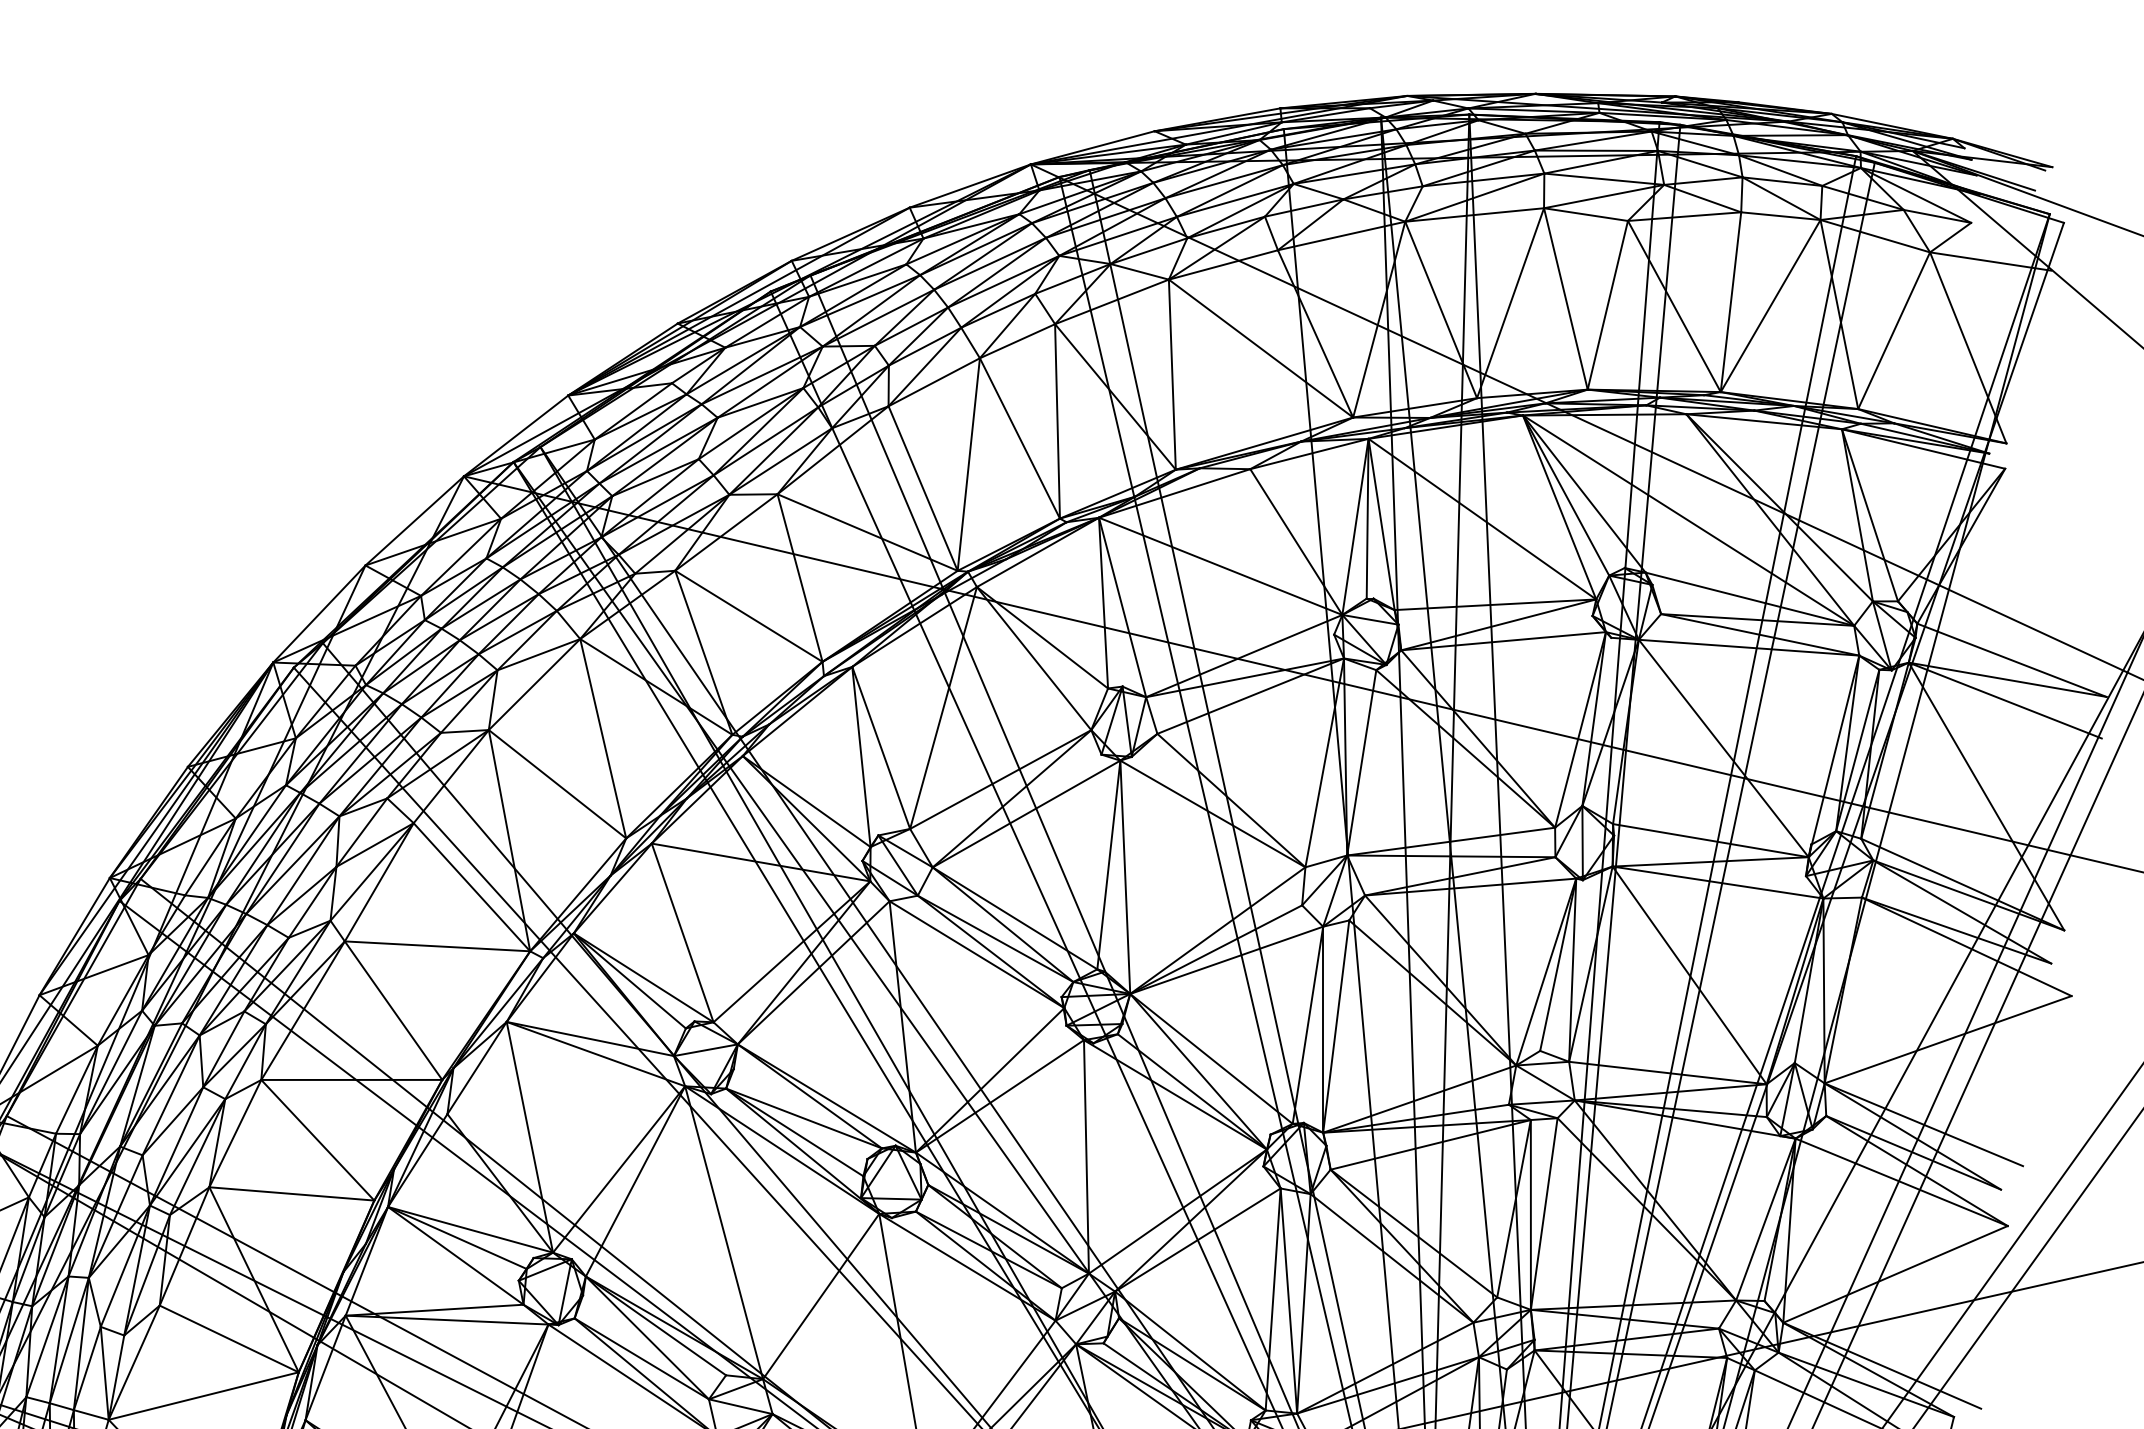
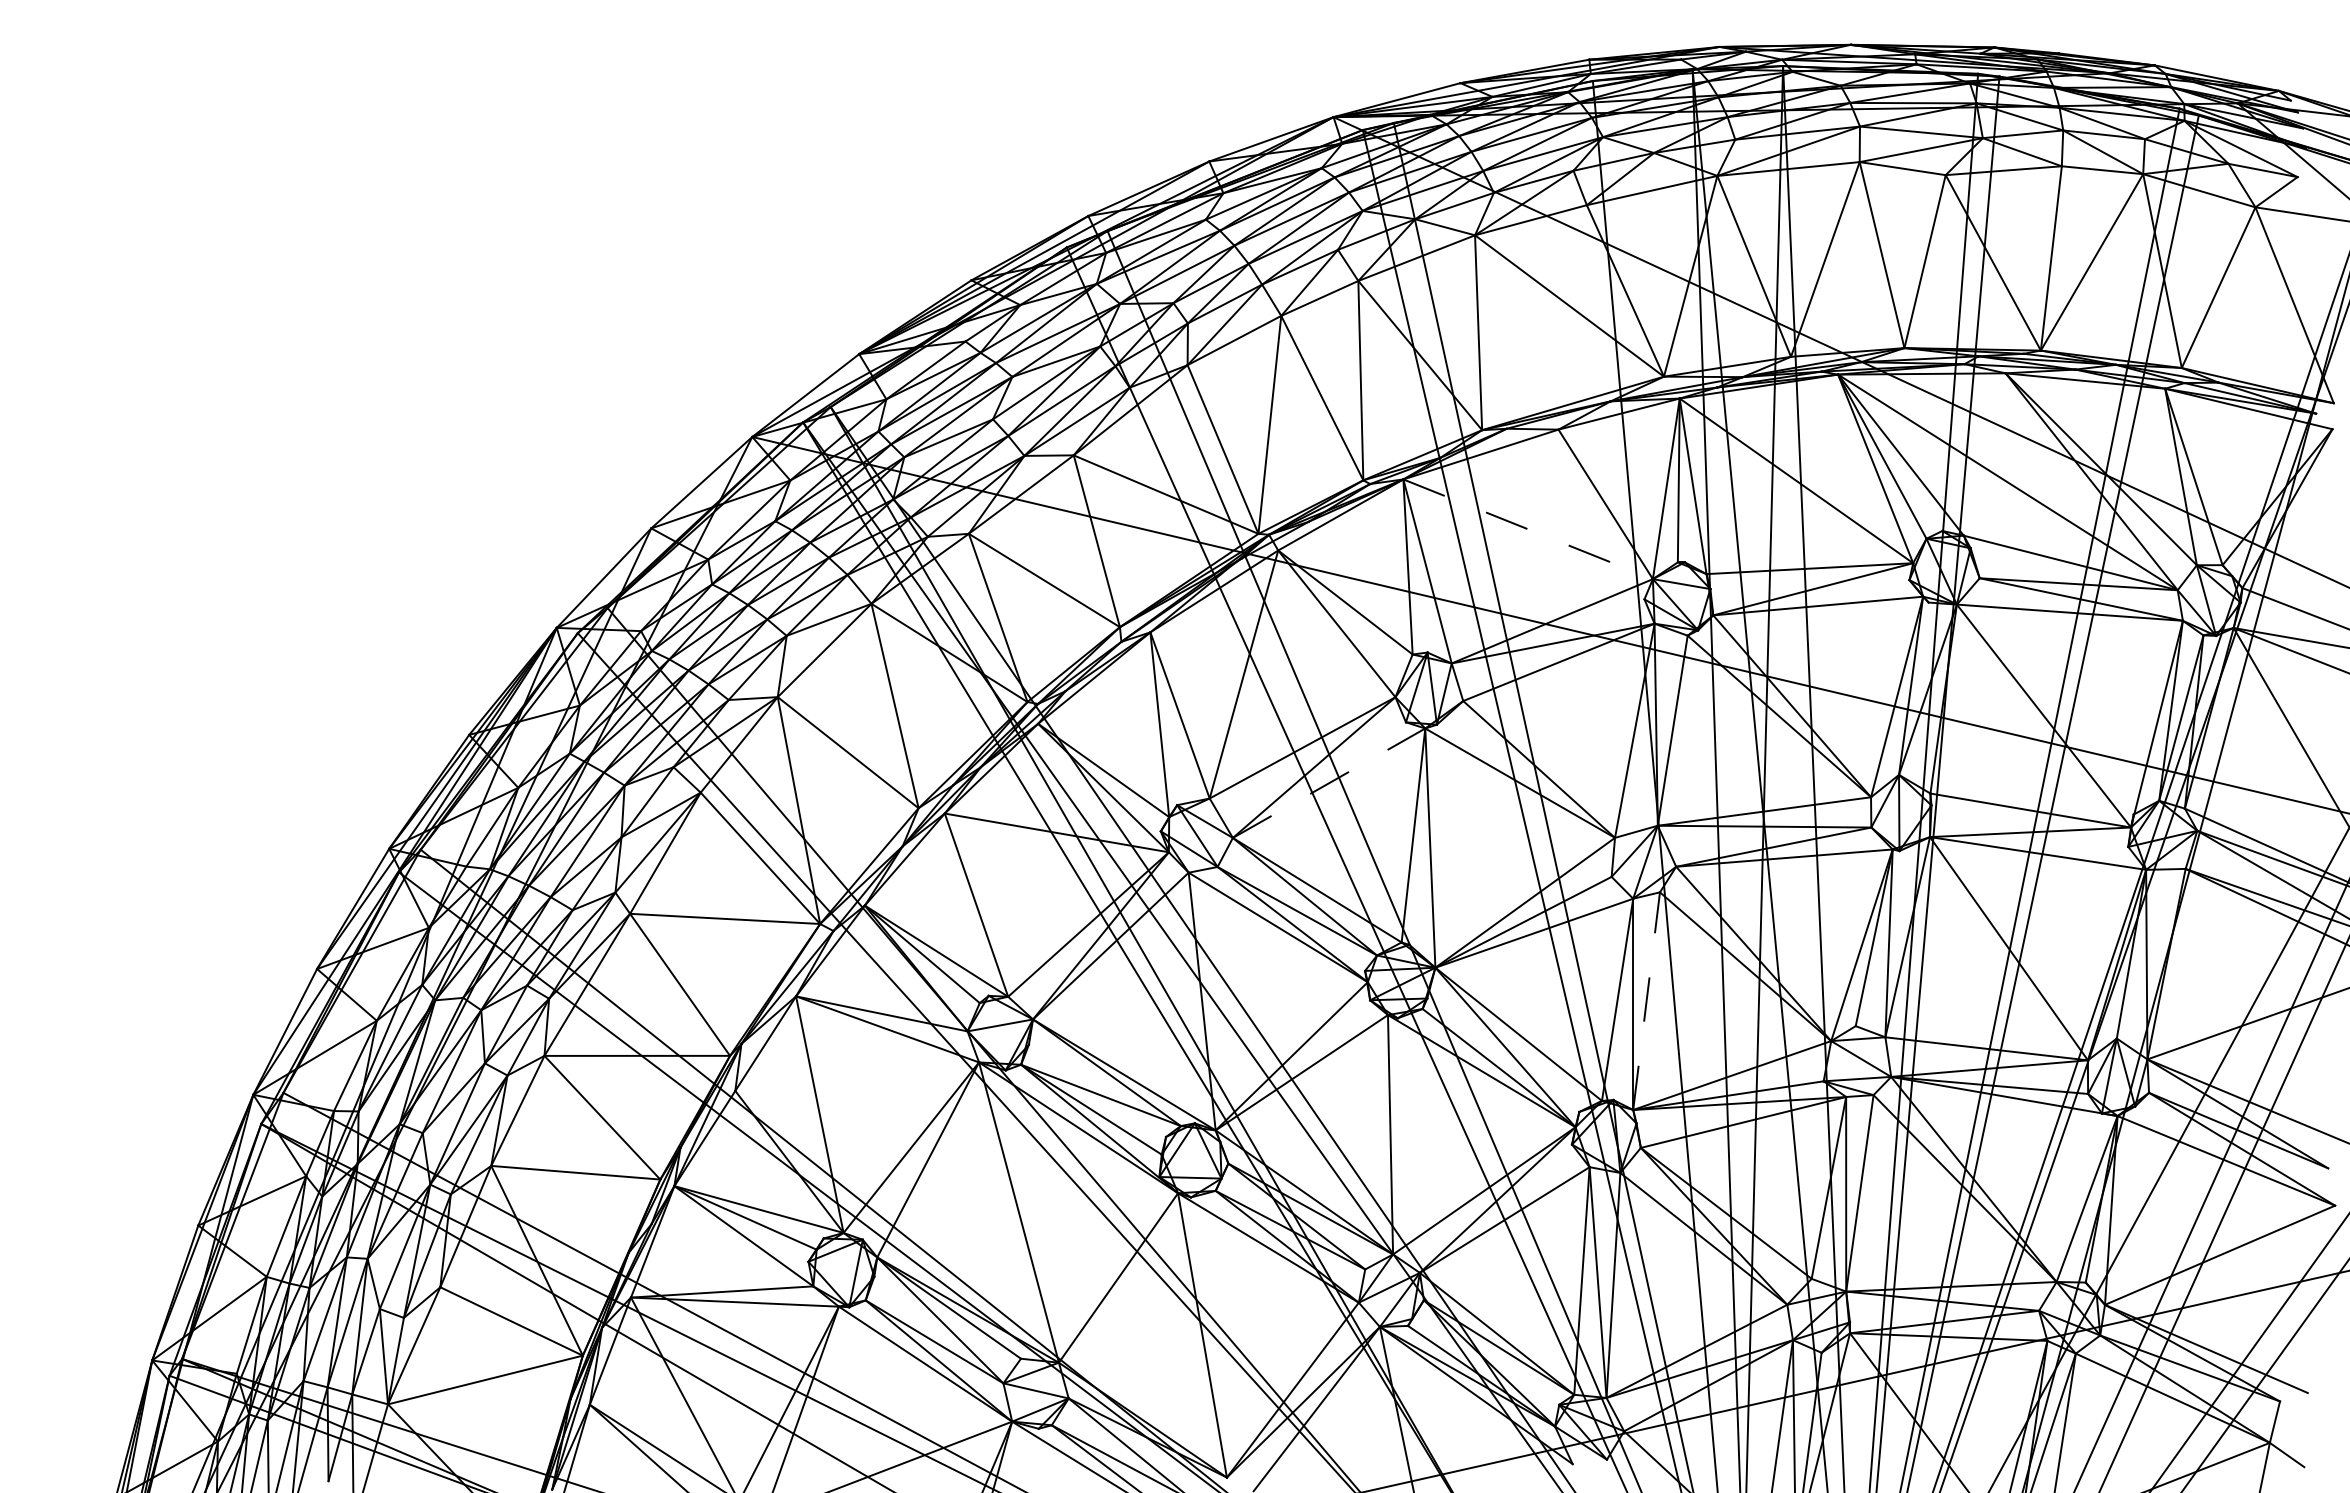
line: (1221, 566) -> (1528, 529), solid -> dashed
line: (1026, 814) -> (1329, 783), solid -> dashed
line: (1336, 1026) -> (1646, 1001), solid -> dashed

